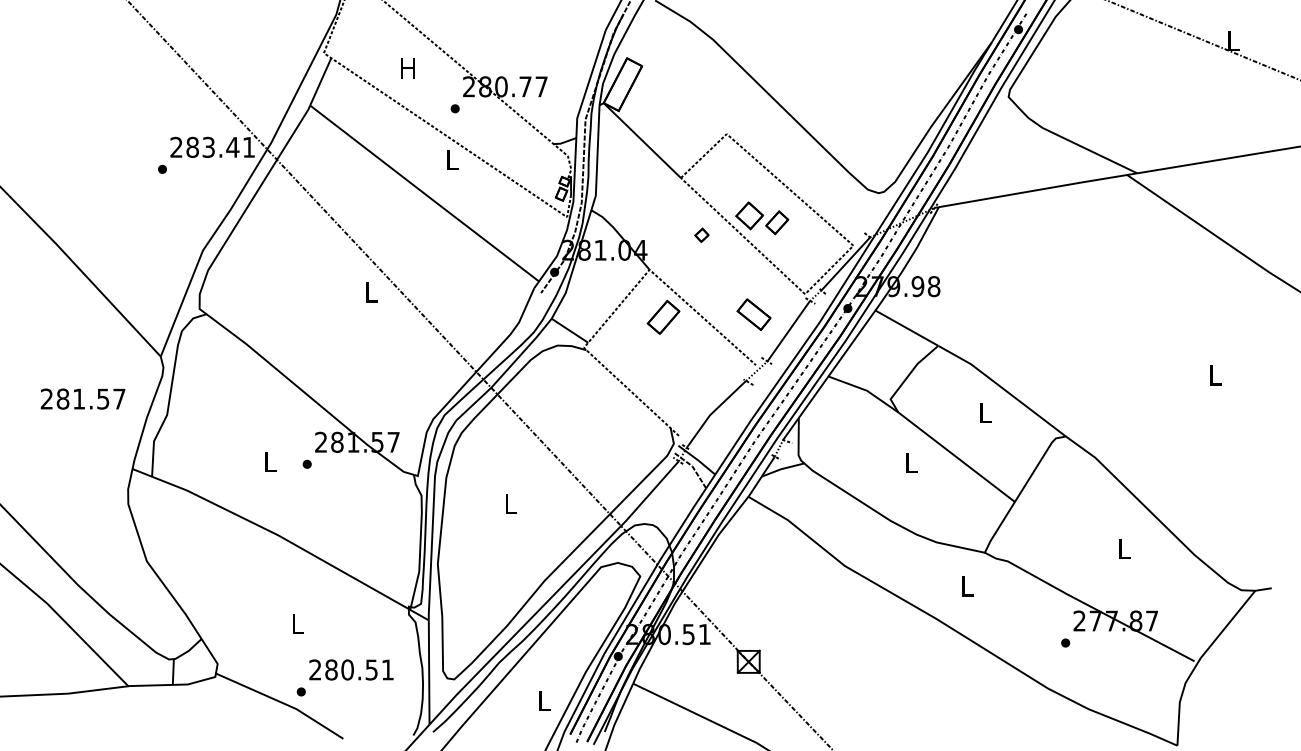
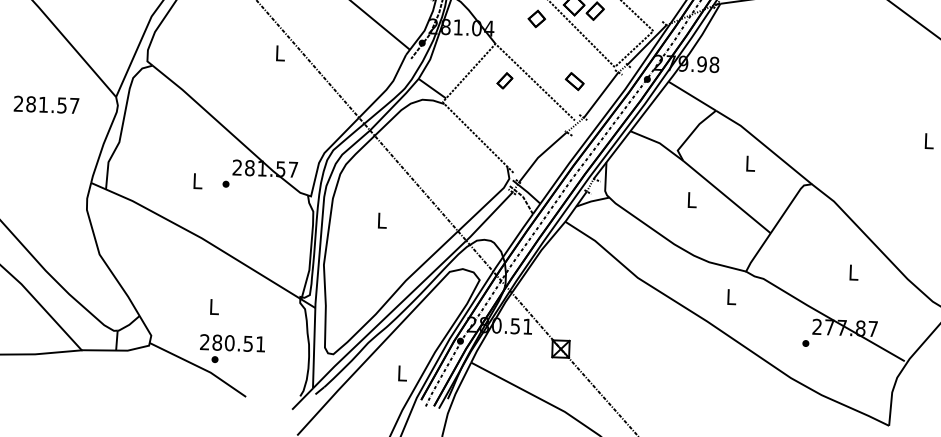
part: (701, 234) -> (536, 18), size x1.6
part: (753, 314) -> (574, 81), size x0.7
part: (663, 316) -> (504, 80), size x0.6
text: (82, 398) -> (46, 104), moved
text: (351, 669) -> (232, 342), moved

